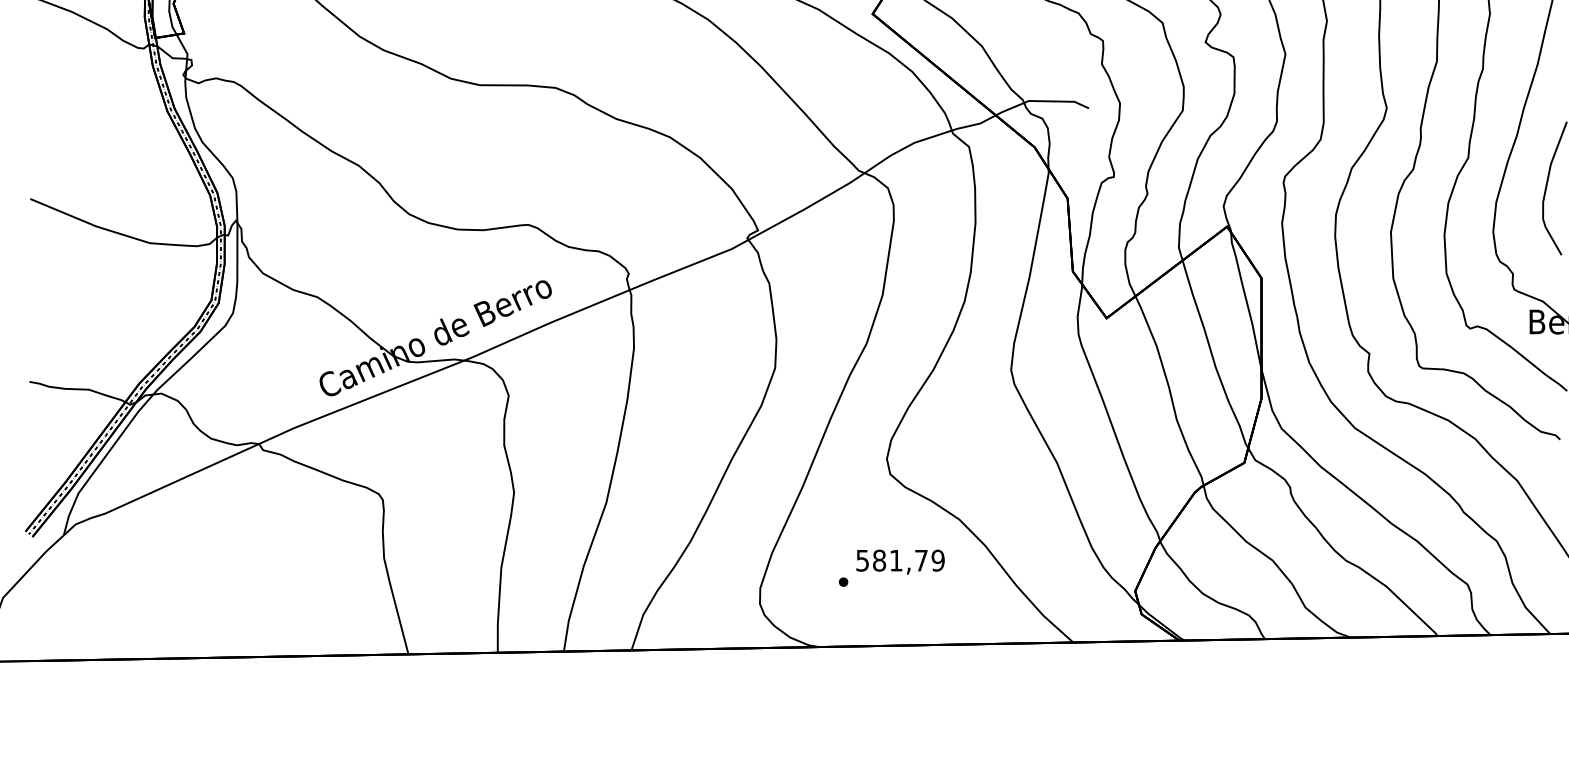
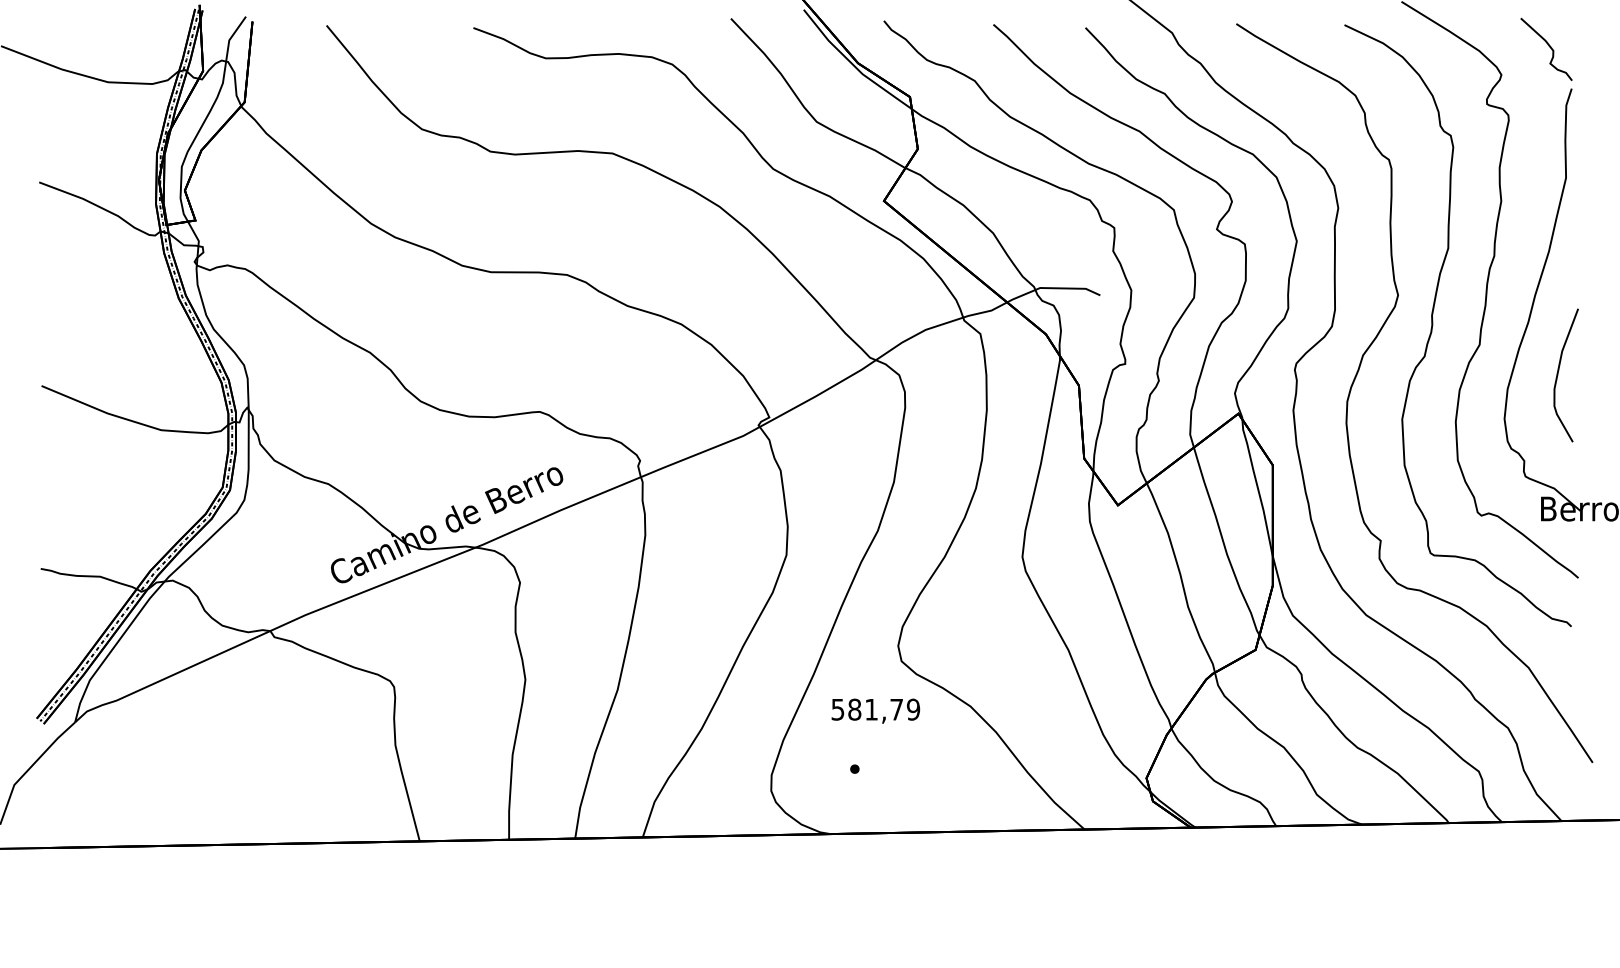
text: (900, 561) -> (875, 710), moved

